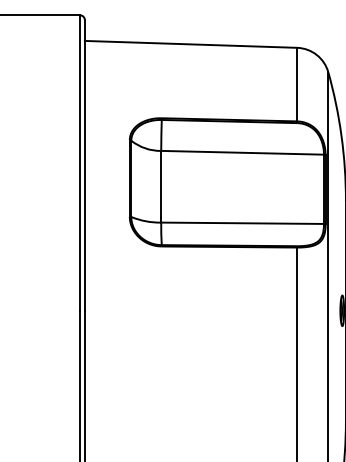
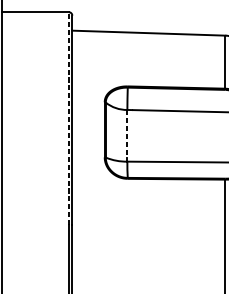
line: (80, 163) -> (69, 119), solid -> dashed
line: (161, 184) -> (127, 134), solid -> dashed

